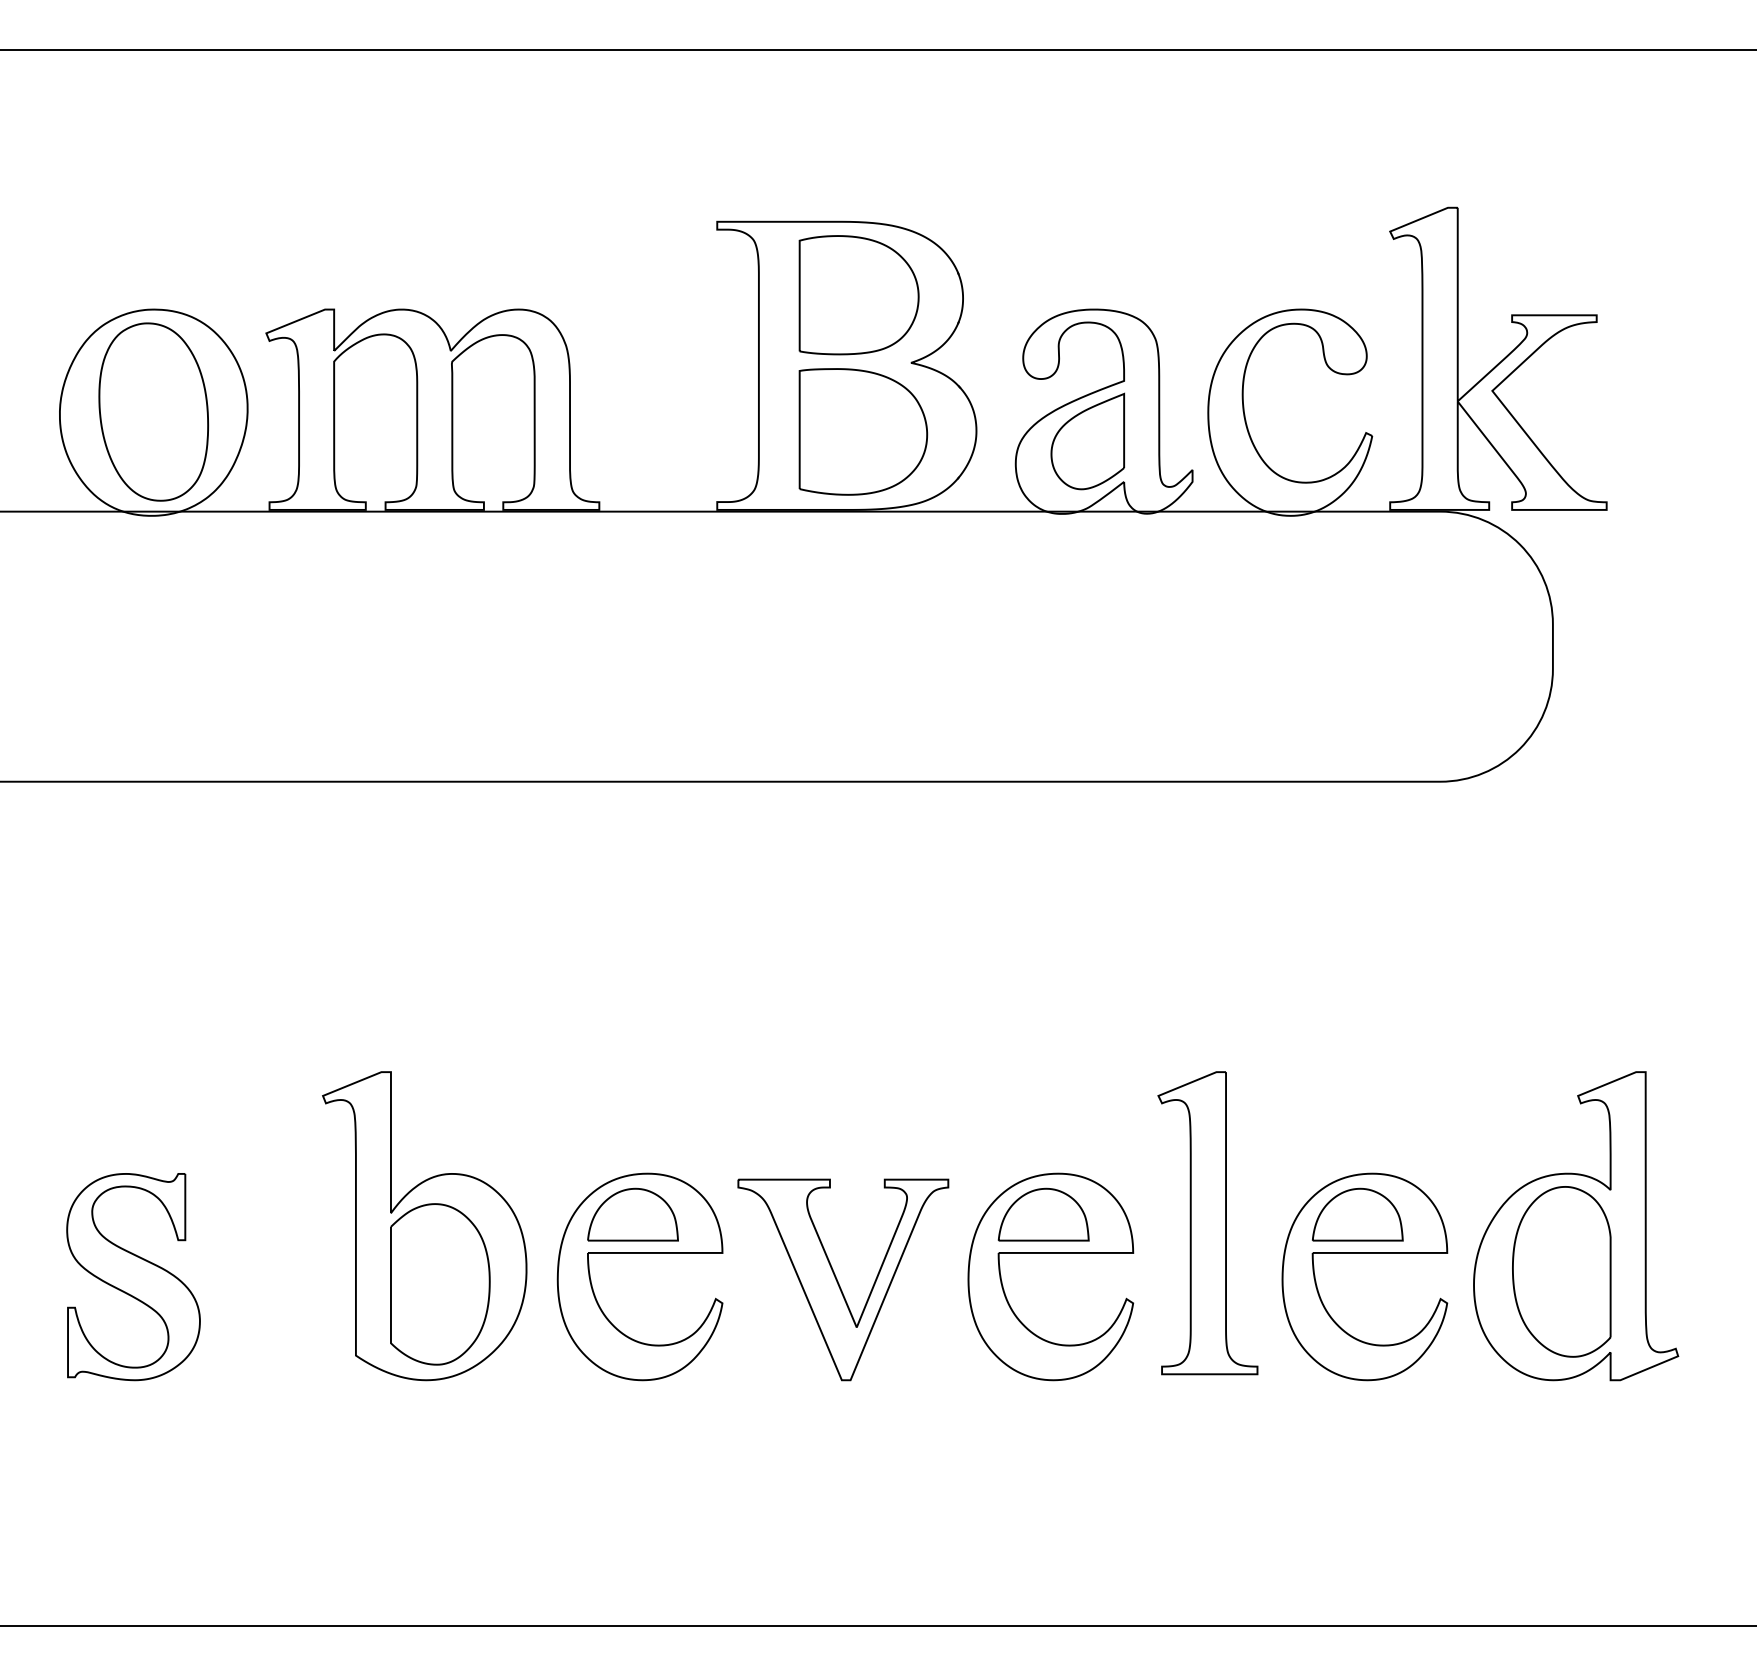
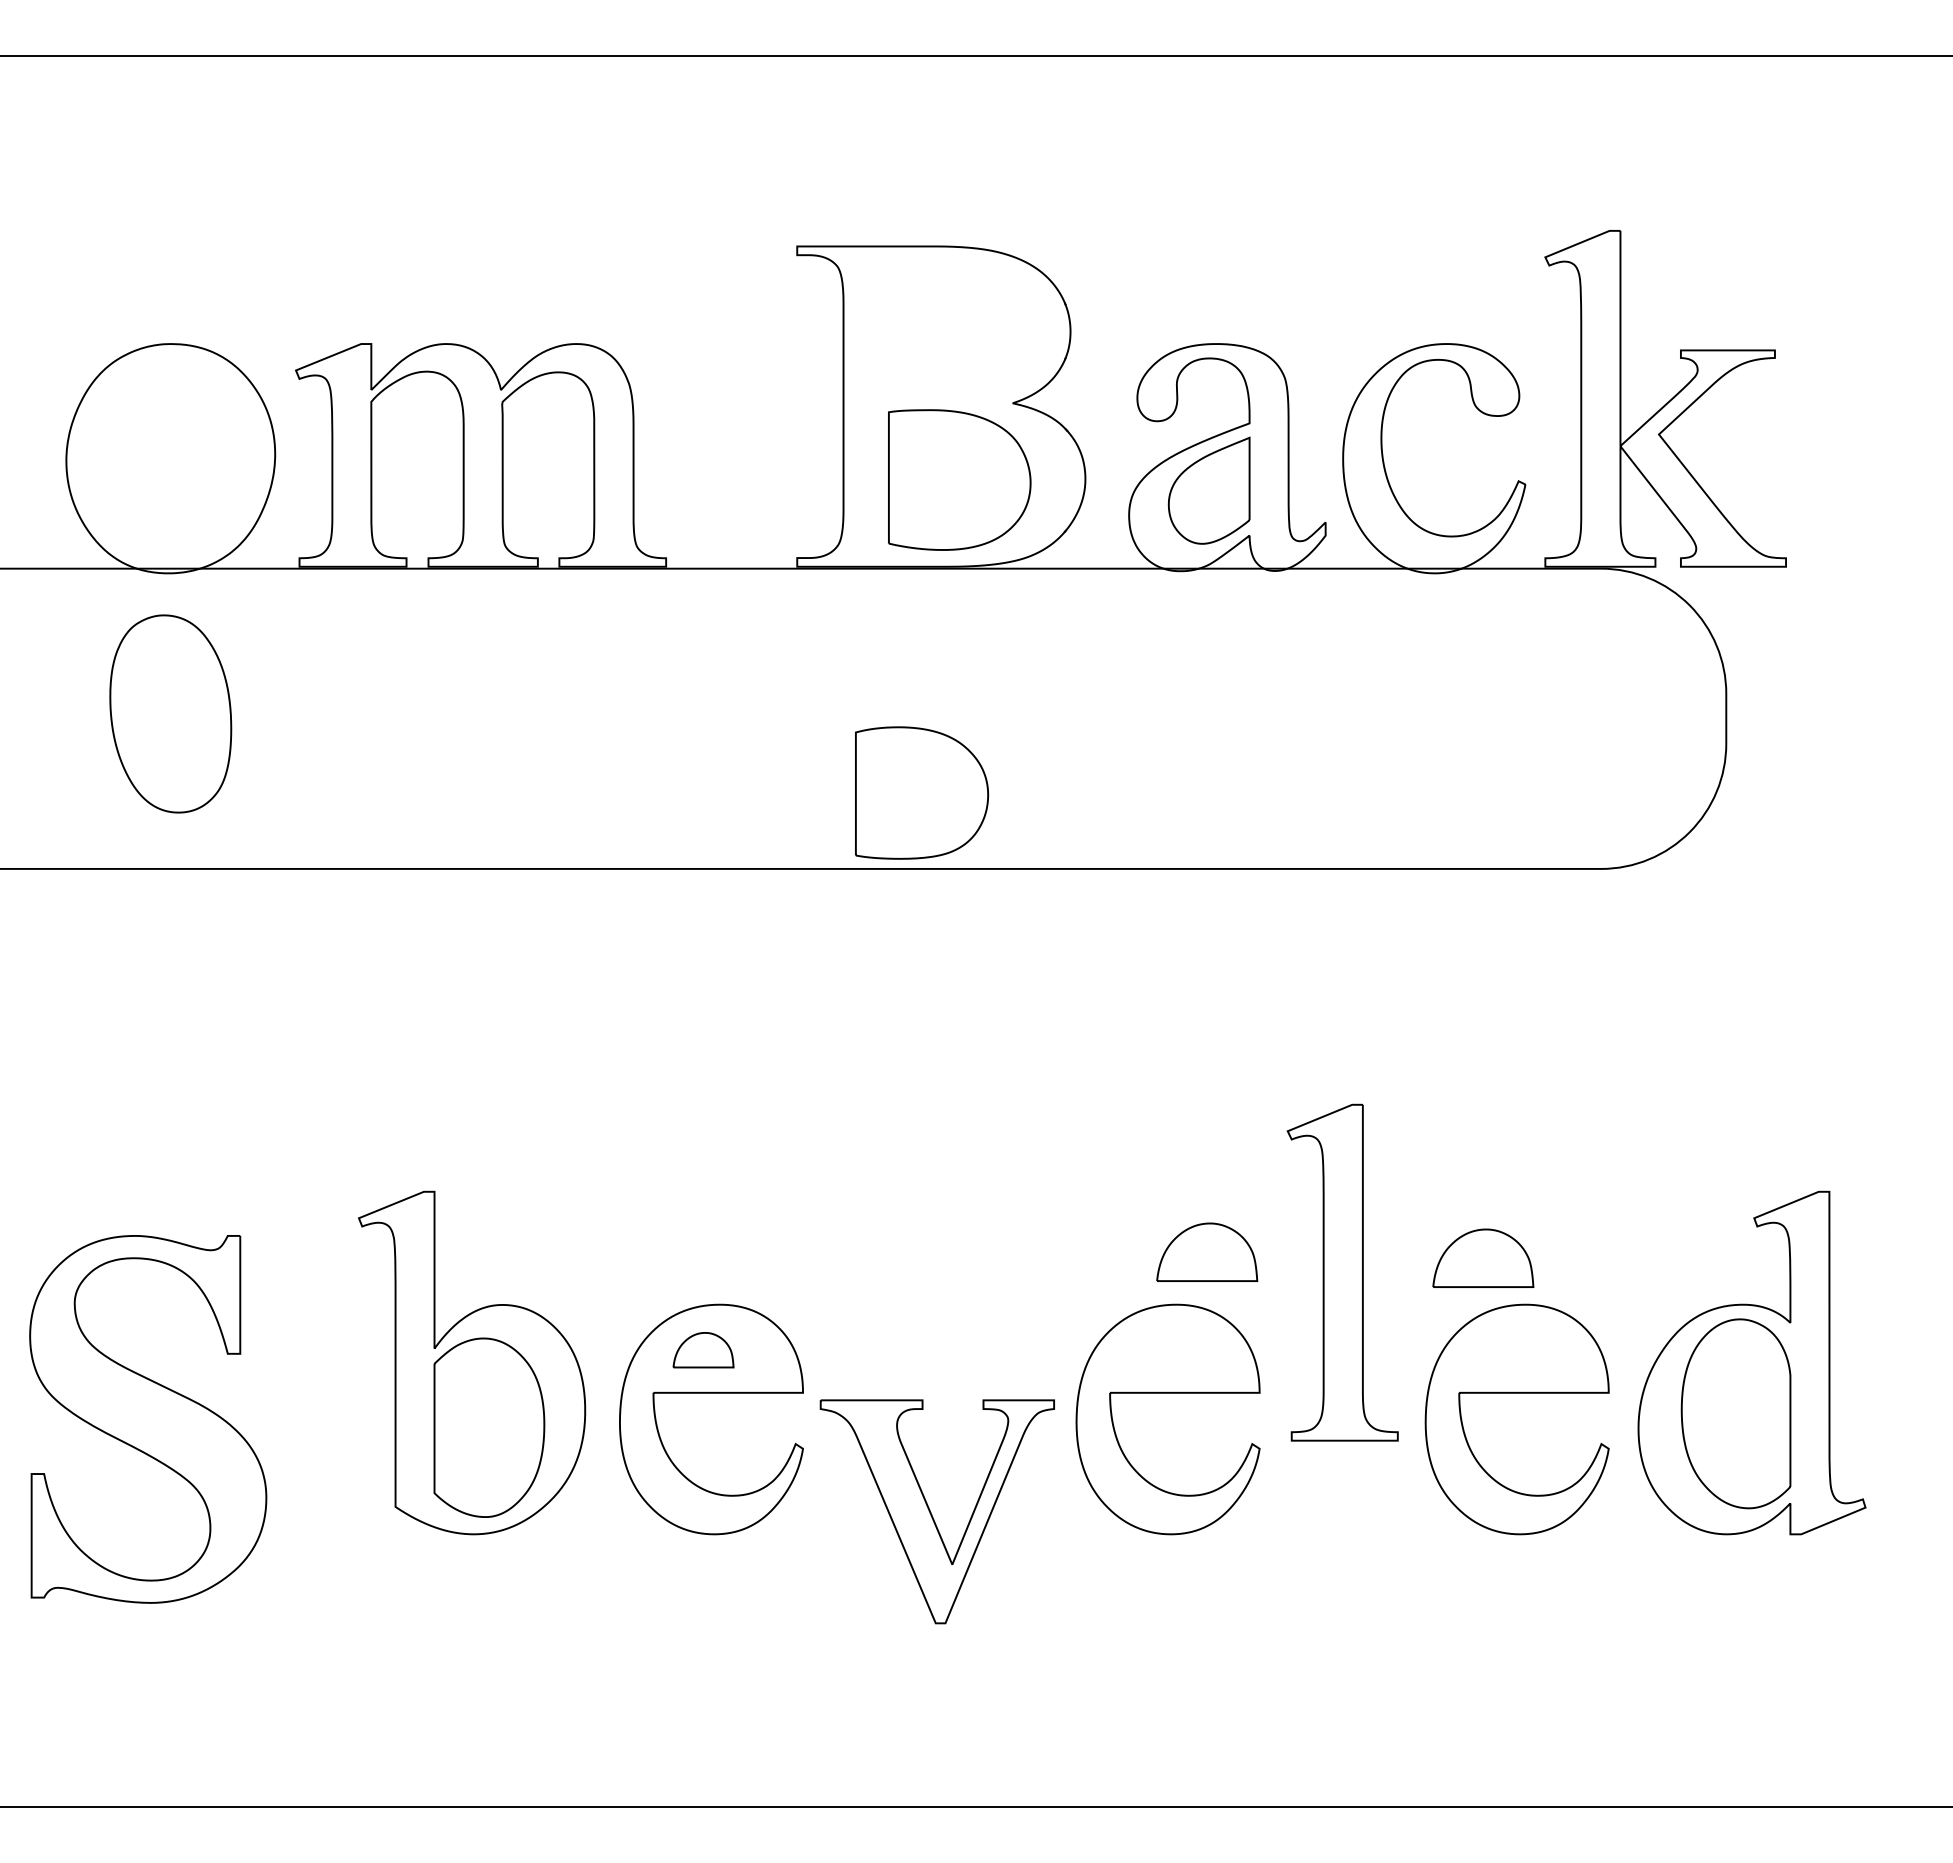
part: (859, 294) -> (922, 792), moved
part: (153, 411) -> (170, 713), moved
part: (632, 1213) -> (703, 1349), size x0.6
part: (1044, 1213) -> (1207, 1251), moved
part: (1357, 1213) -> (1483, 1257), moved
part: (1207, 1222) -> (1342, 1272), moved
part: (133, 1276) -> (148, 1419), size x1.6
part: (842, 1279) -> (936, 1511), moved

